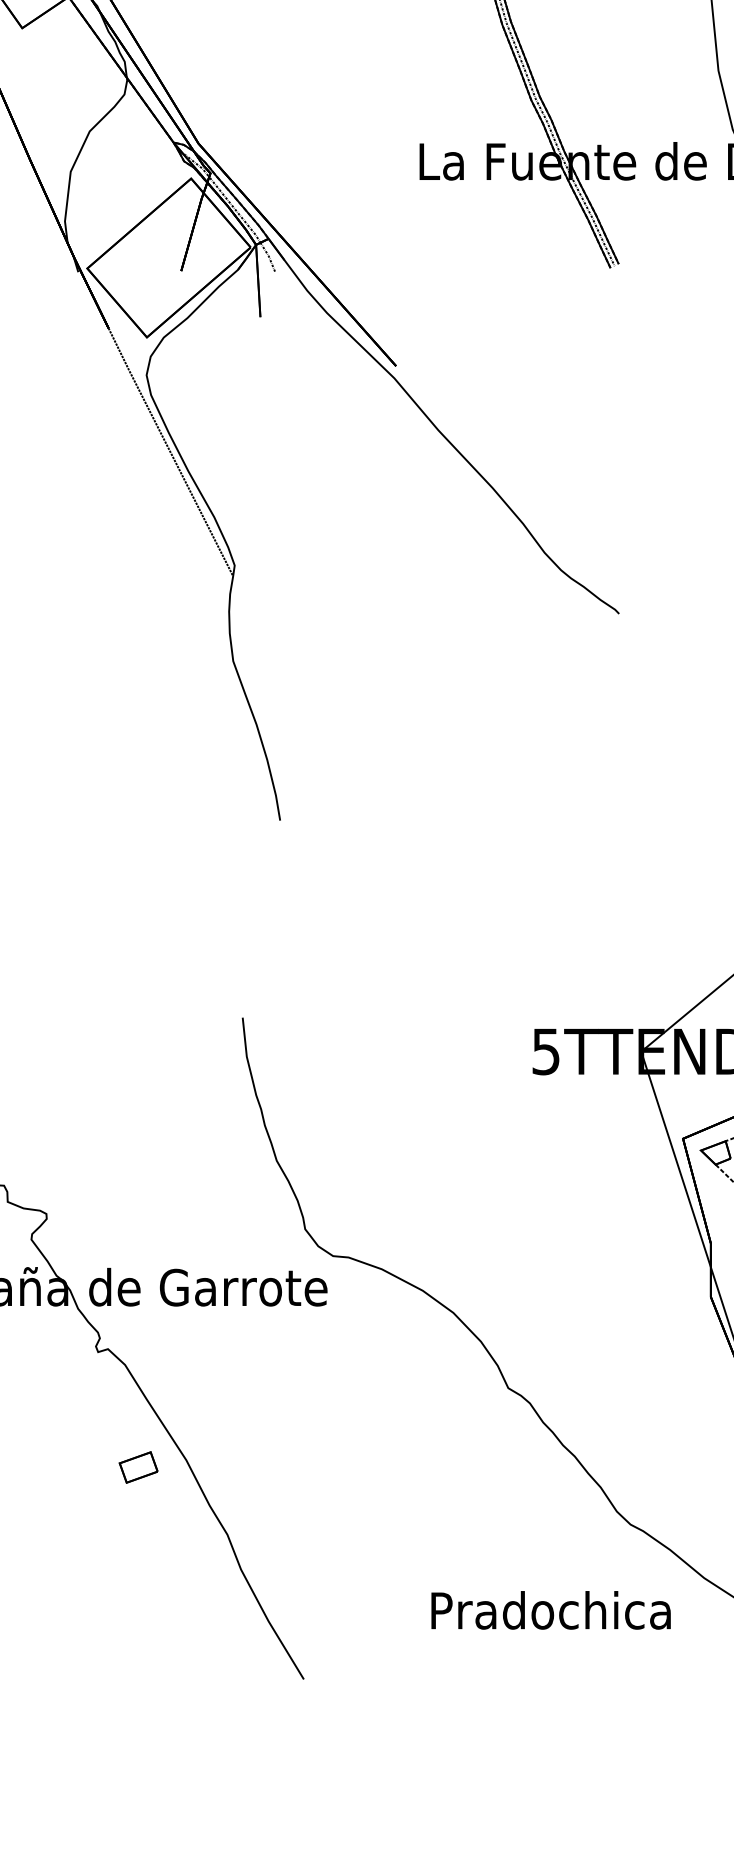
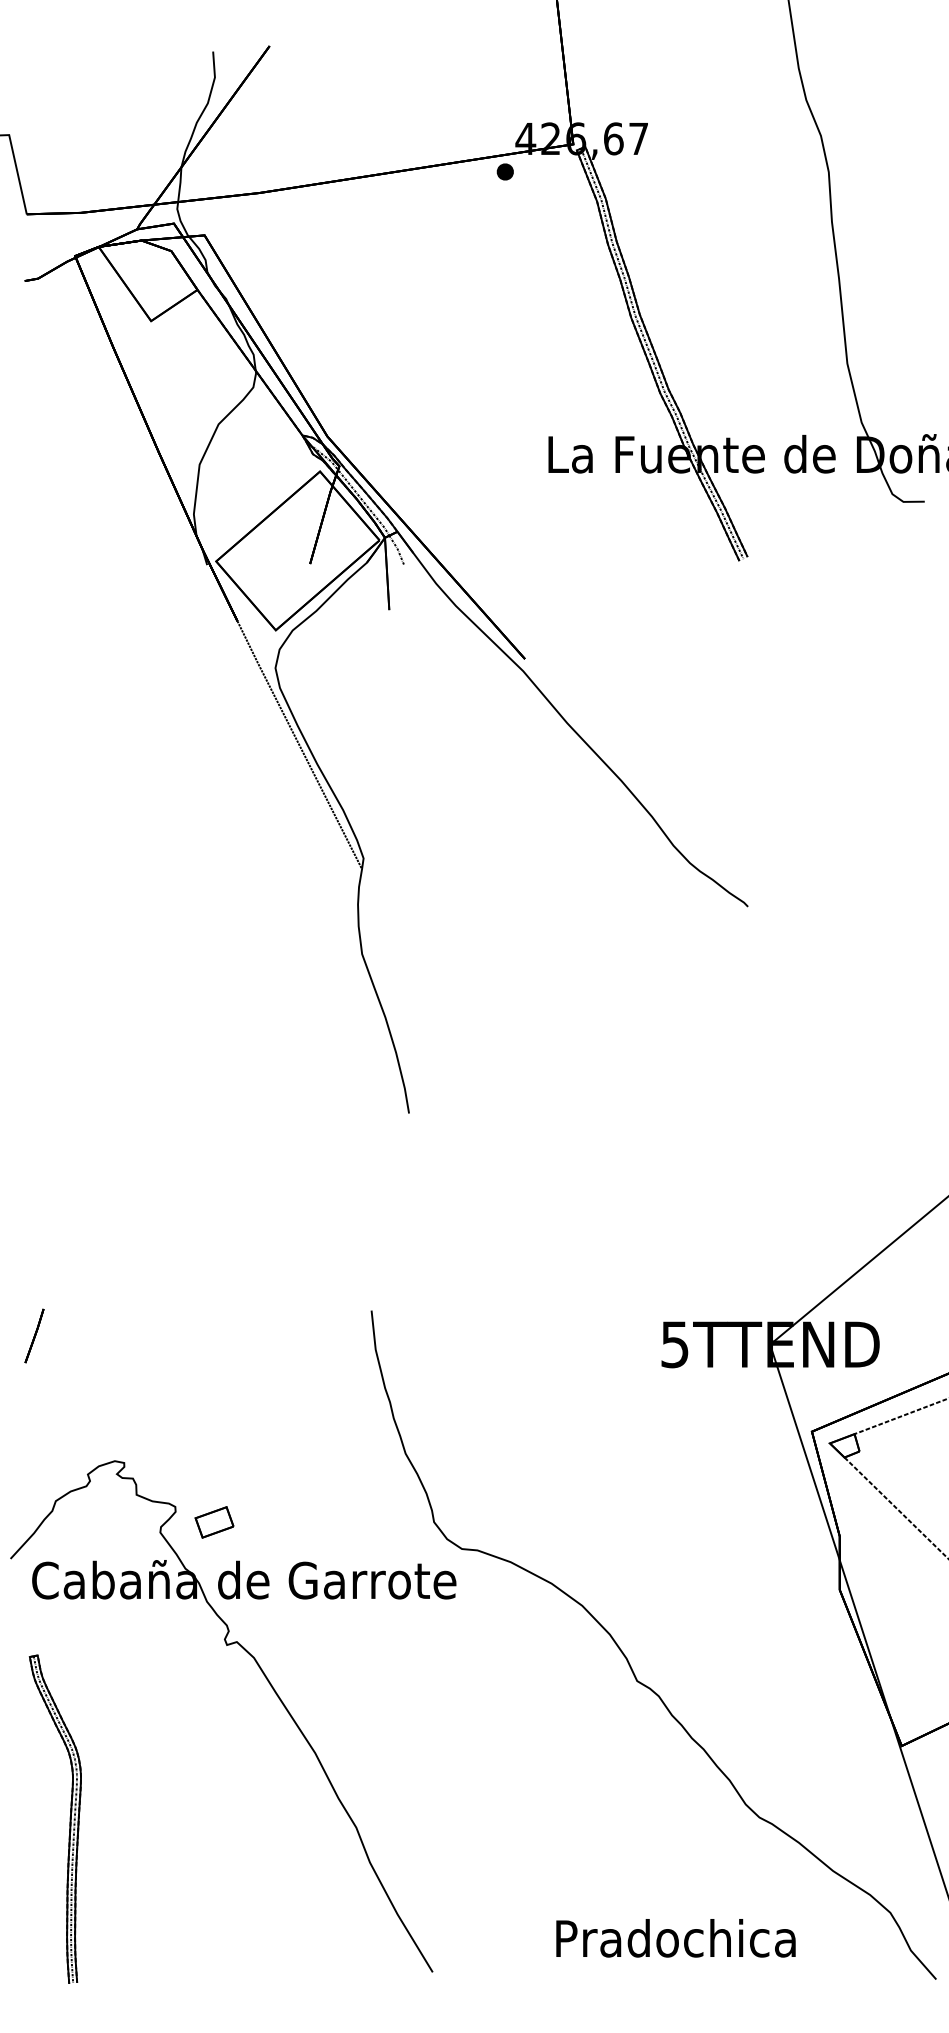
part: (138, 1467) -> (214, 1522), moved
text: (550, 1610) -> (675, 1938), moved

